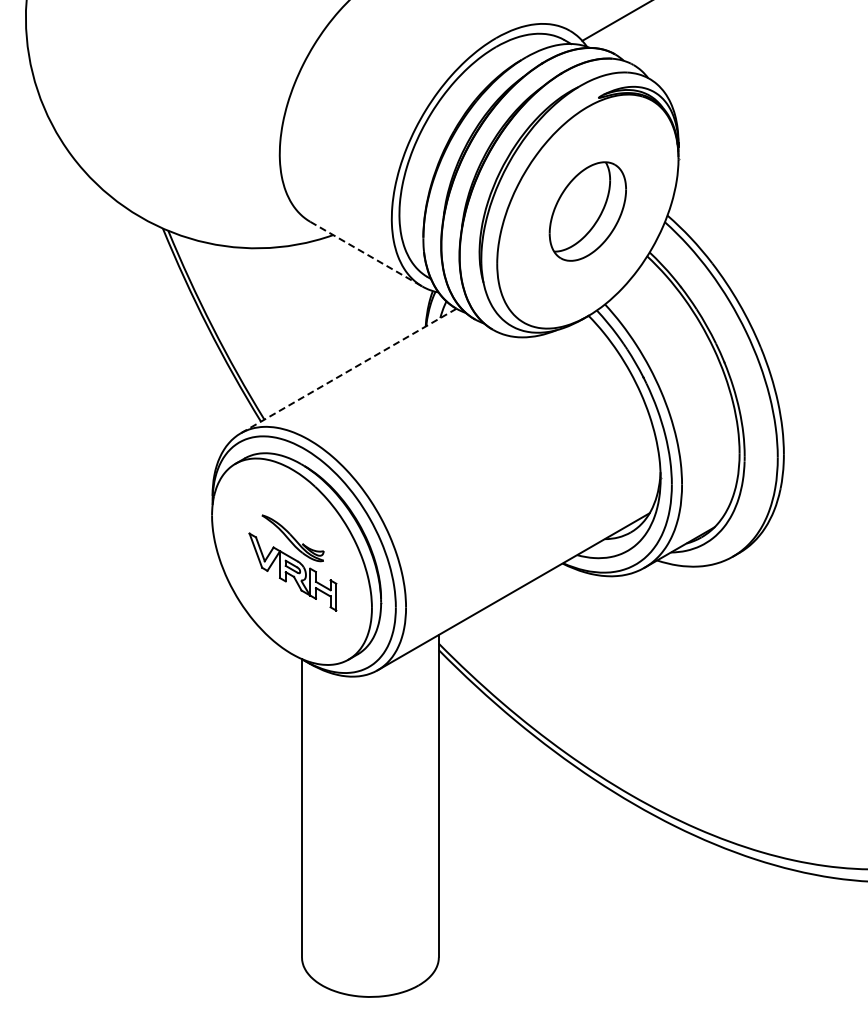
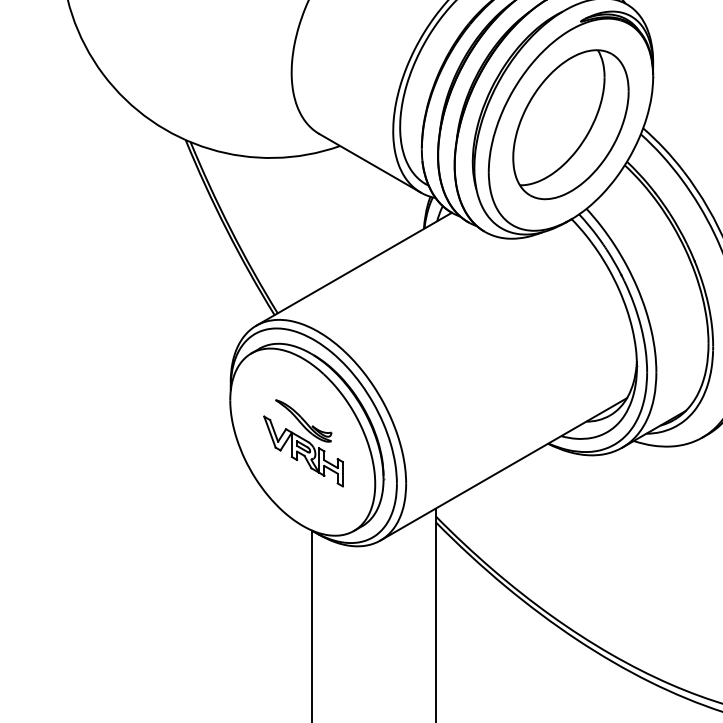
part: (587, 211) -> (570, 124), size x1.67
line: (366, 254) -> (370, 163), dashed -> solid
line: (348, 371) -> (353, 269), dashed -> solid

